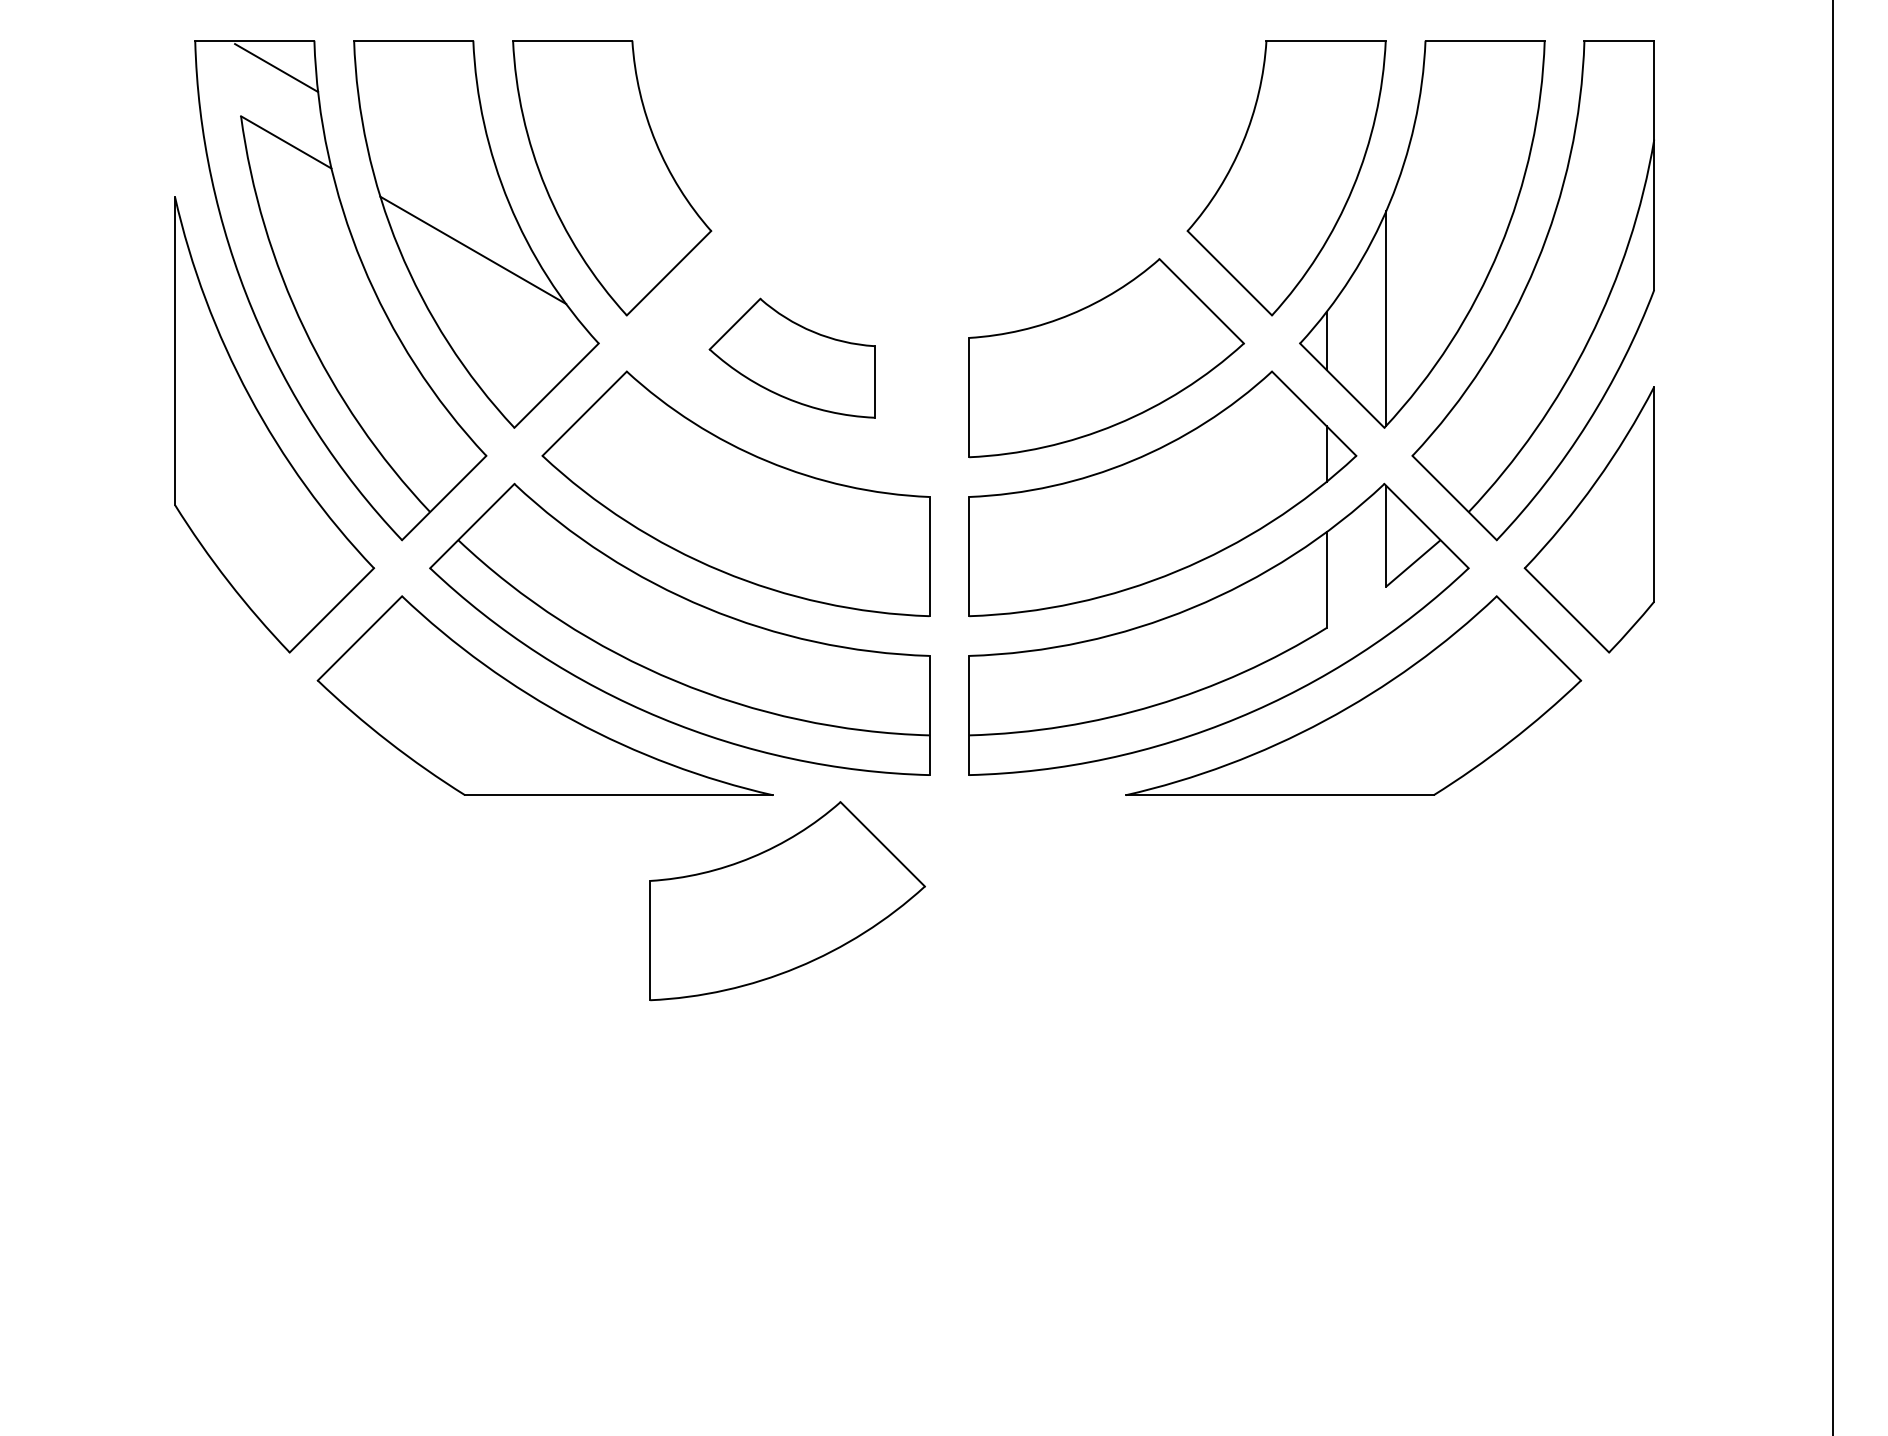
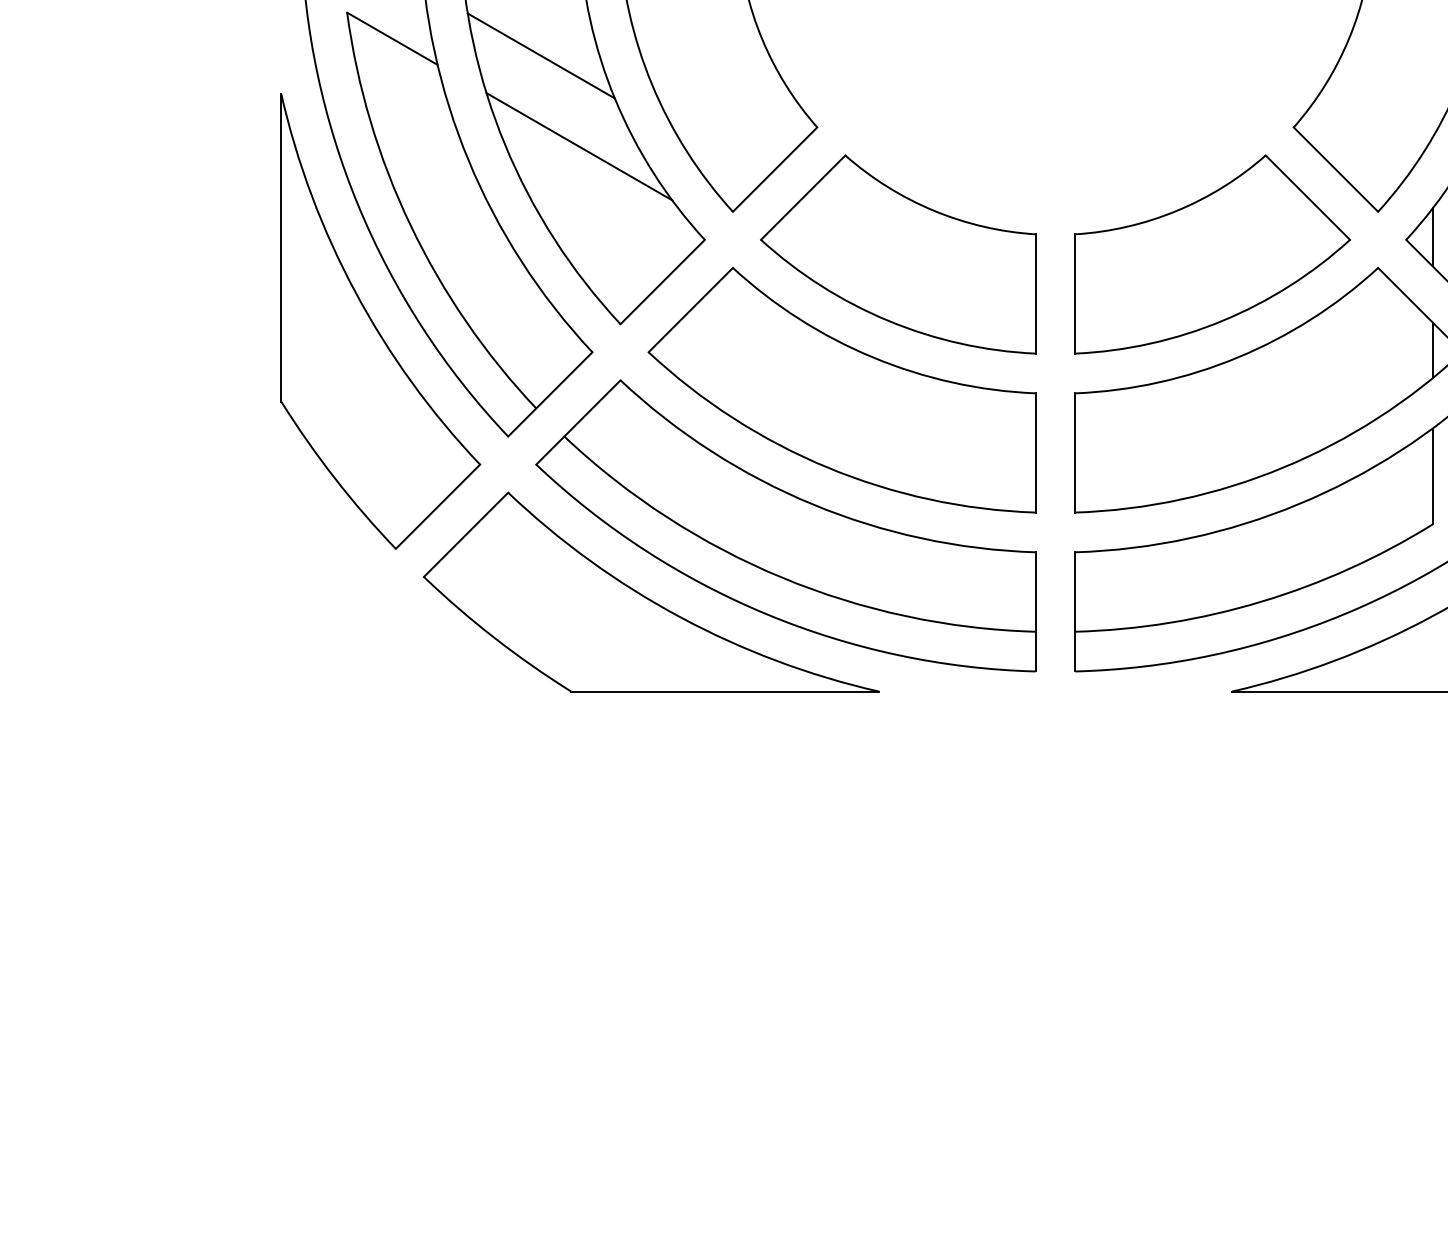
line: (434, 159) -> (540, 55), added
part: (791, 358) -> (897, 254), size x1.67
part: (787, 901) -> (893, 797), removed

